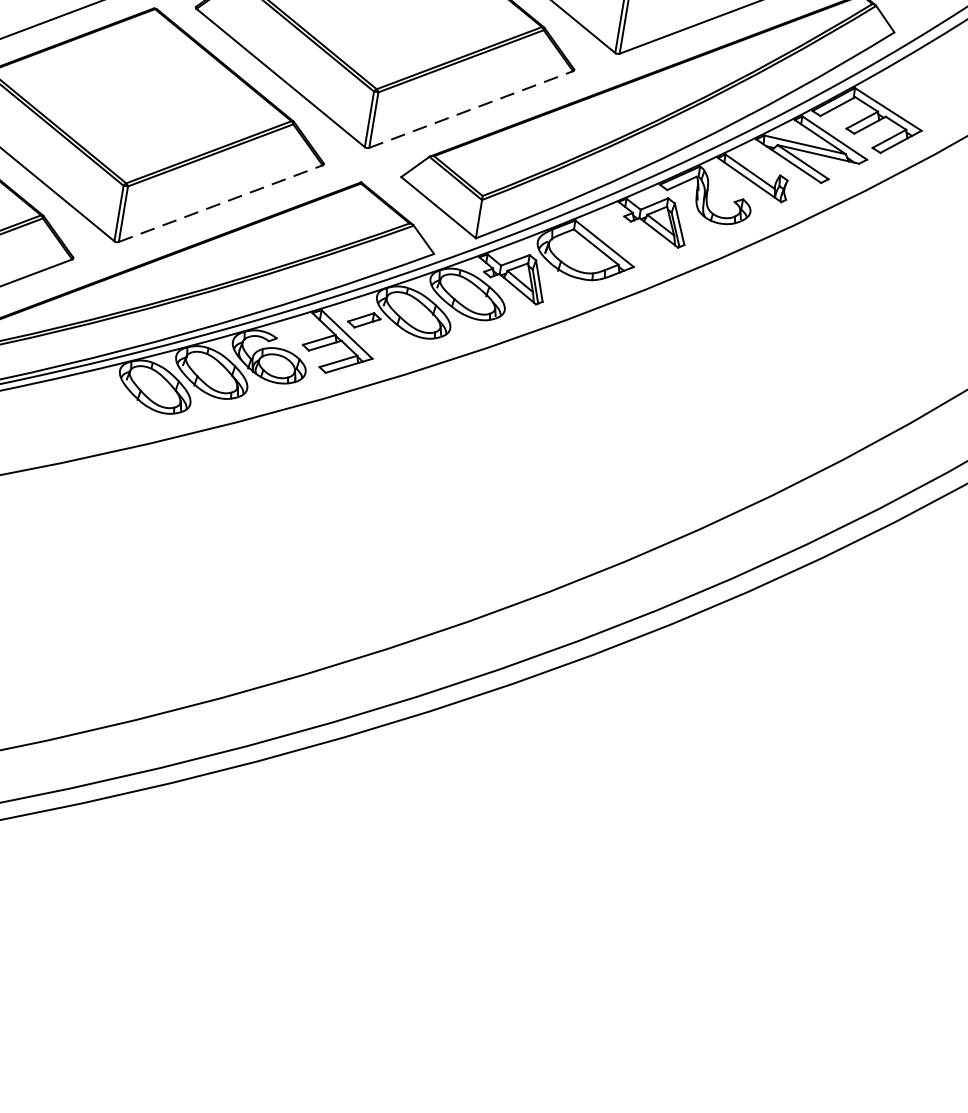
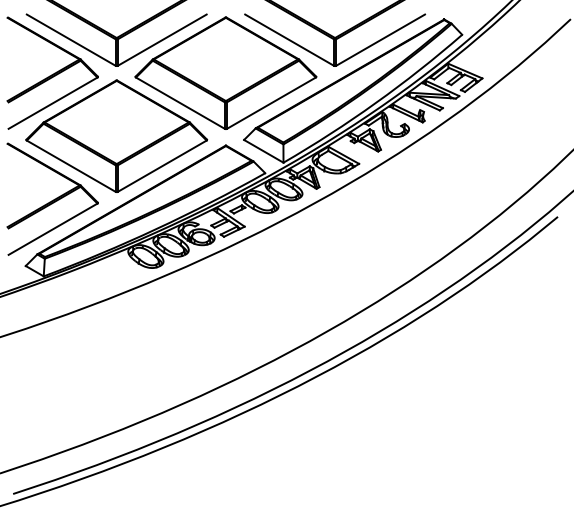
line: (471, 108) -> (271, 102), dashed -> solid
line: (221, 202) -> (162, 165), dashed -> solid

